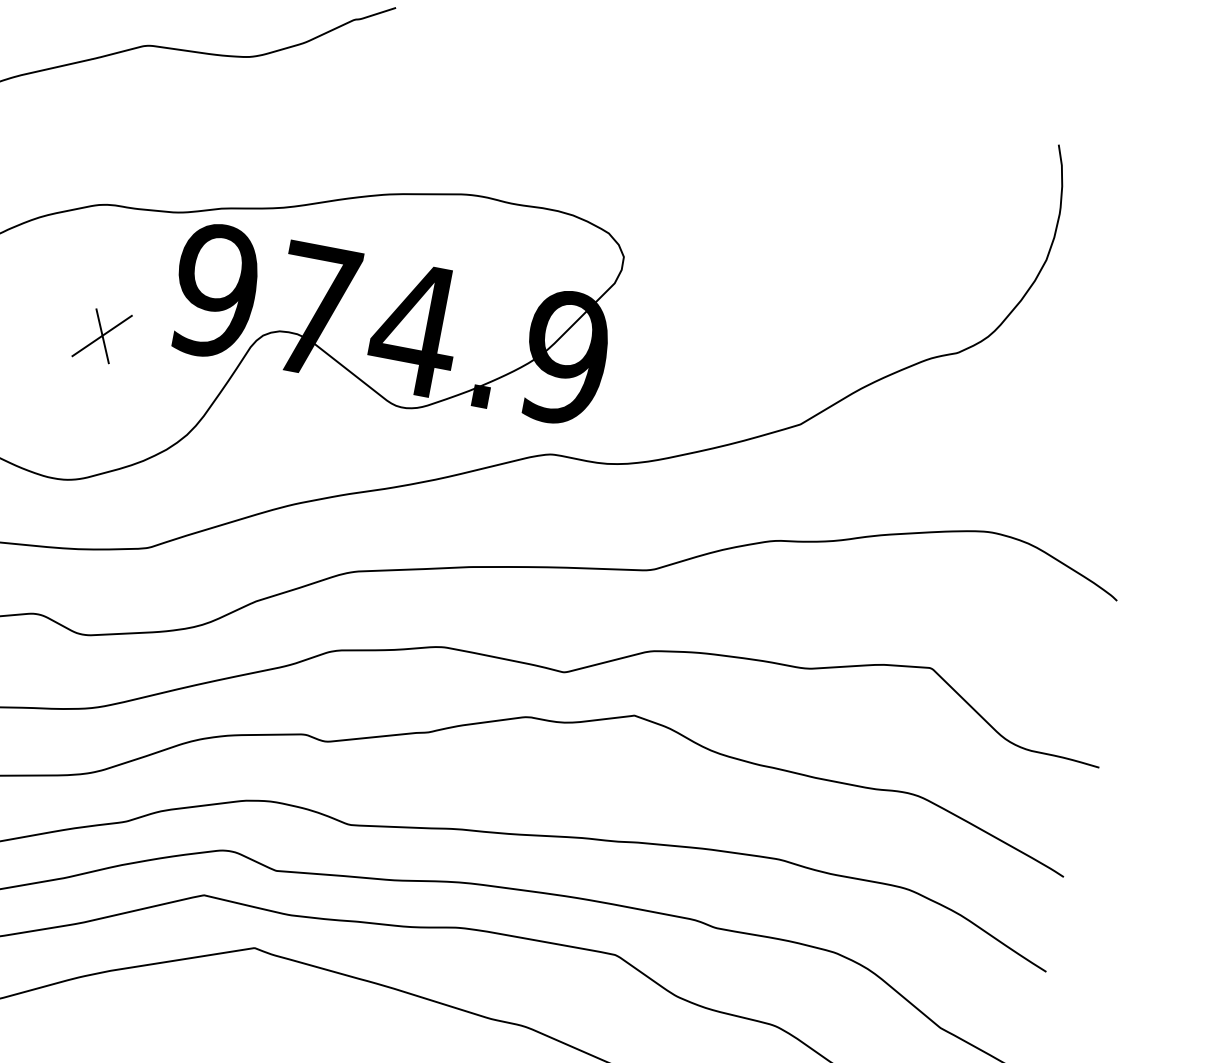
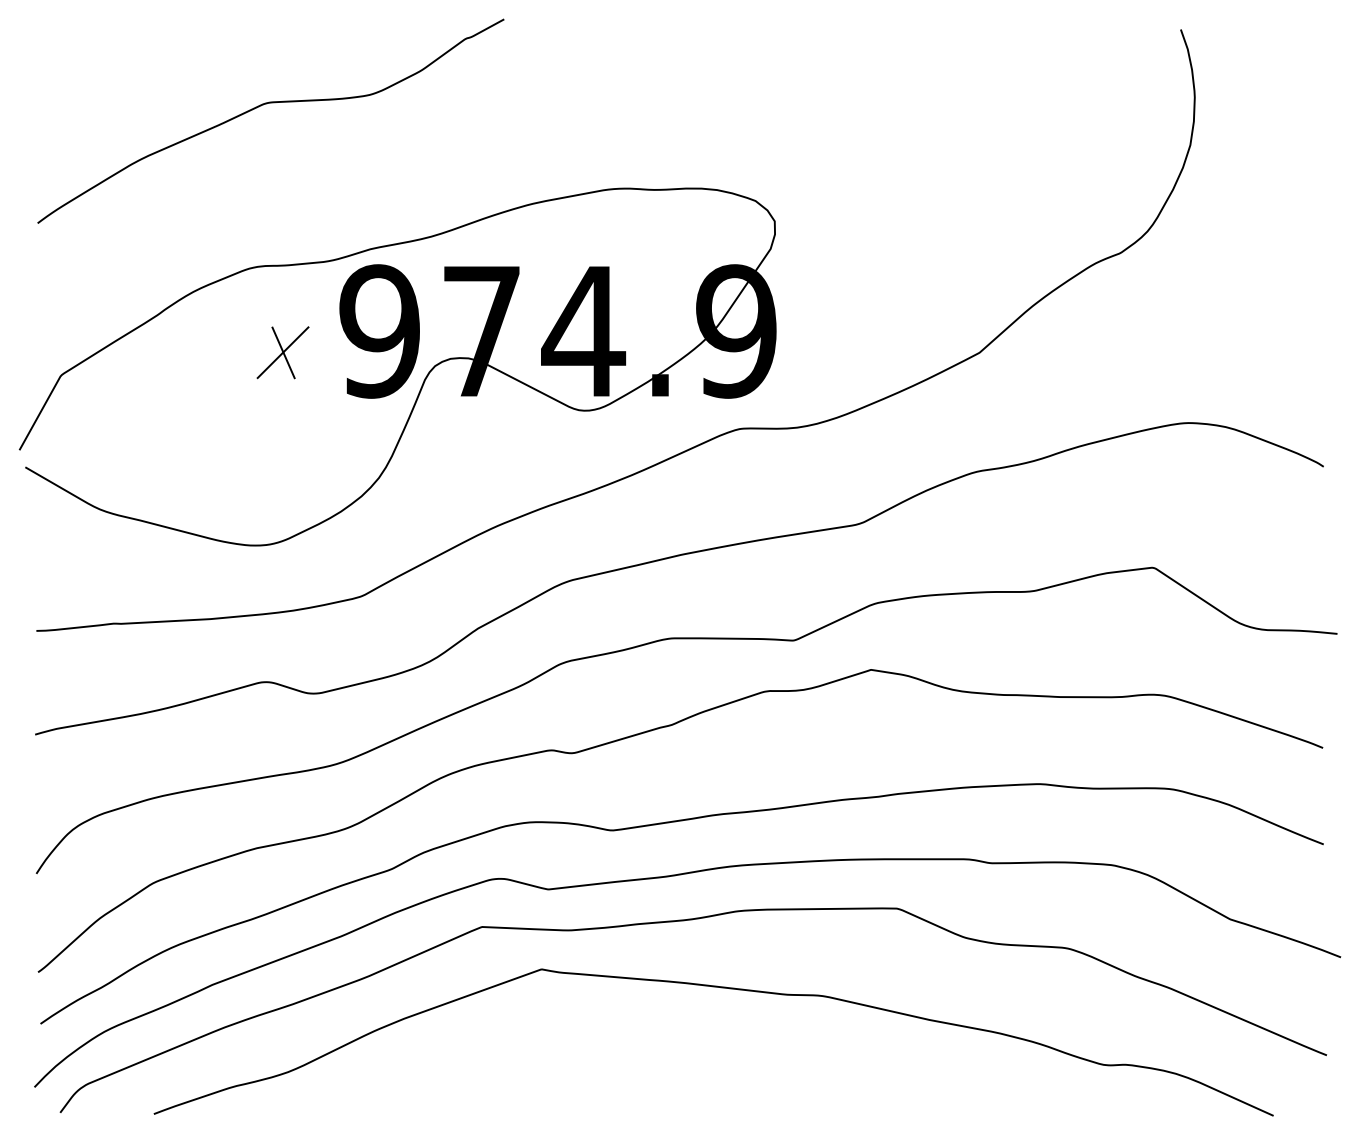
part: (101, 335) -> (282, 352), moved

